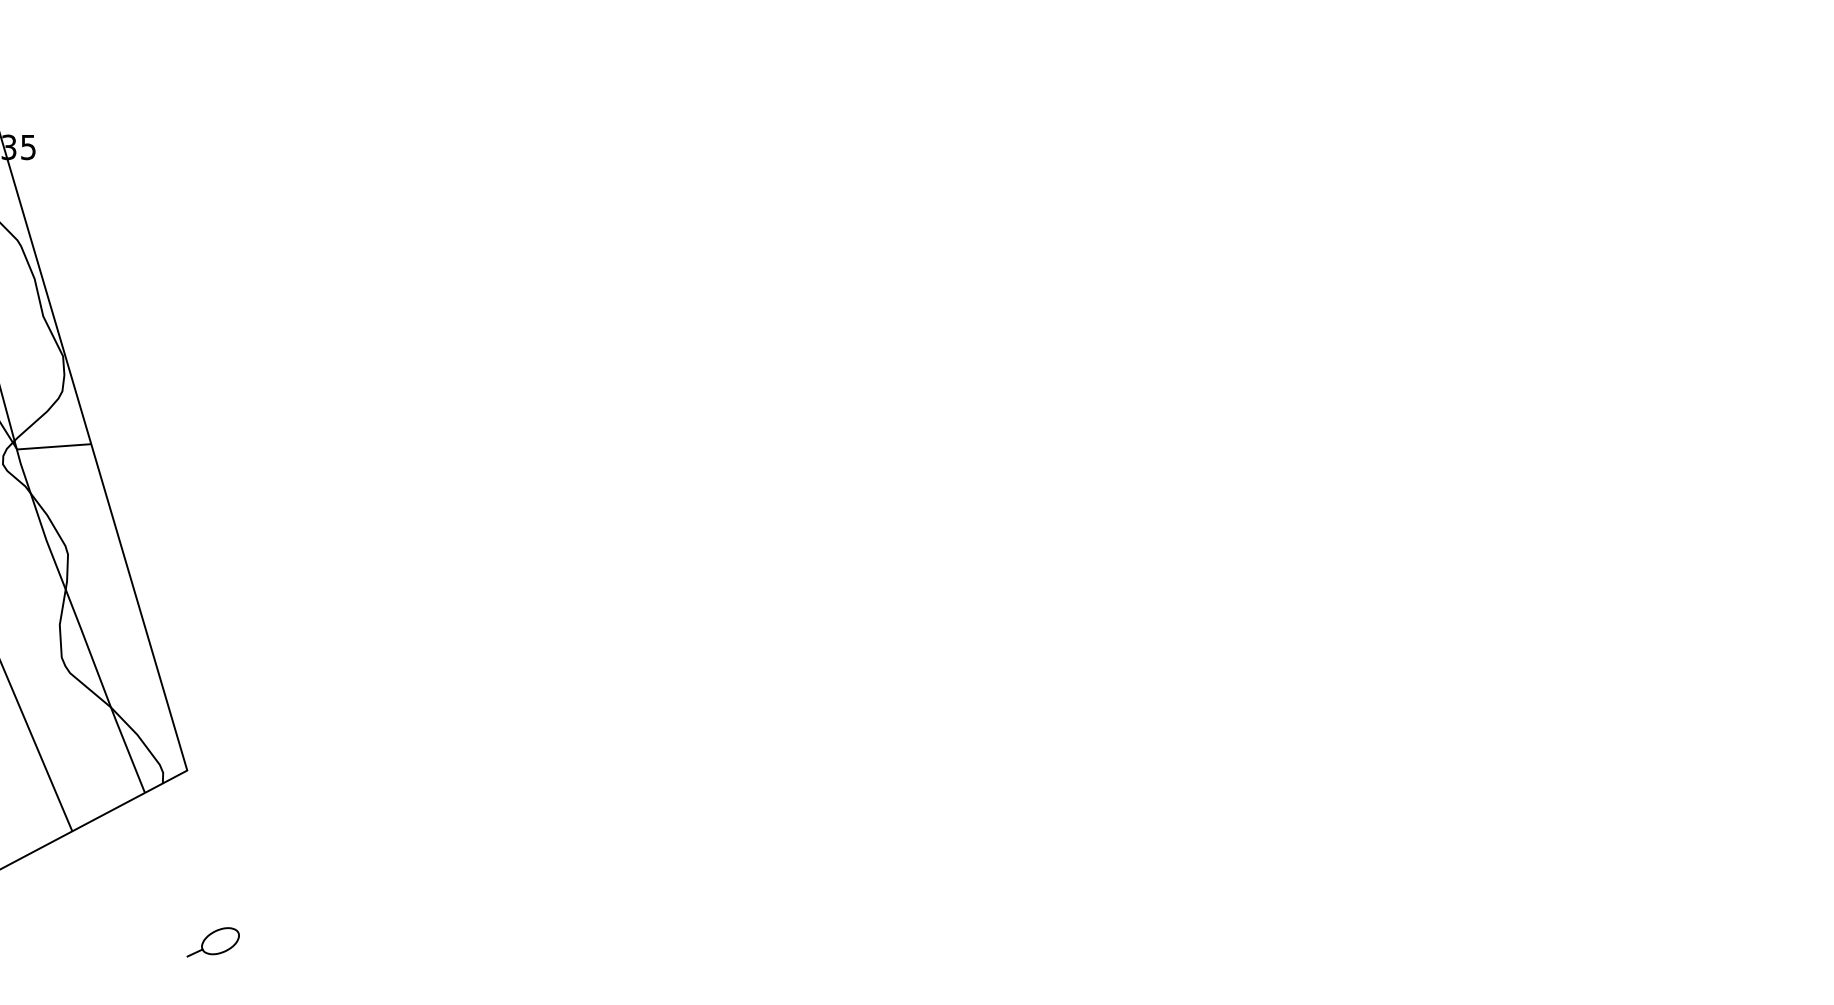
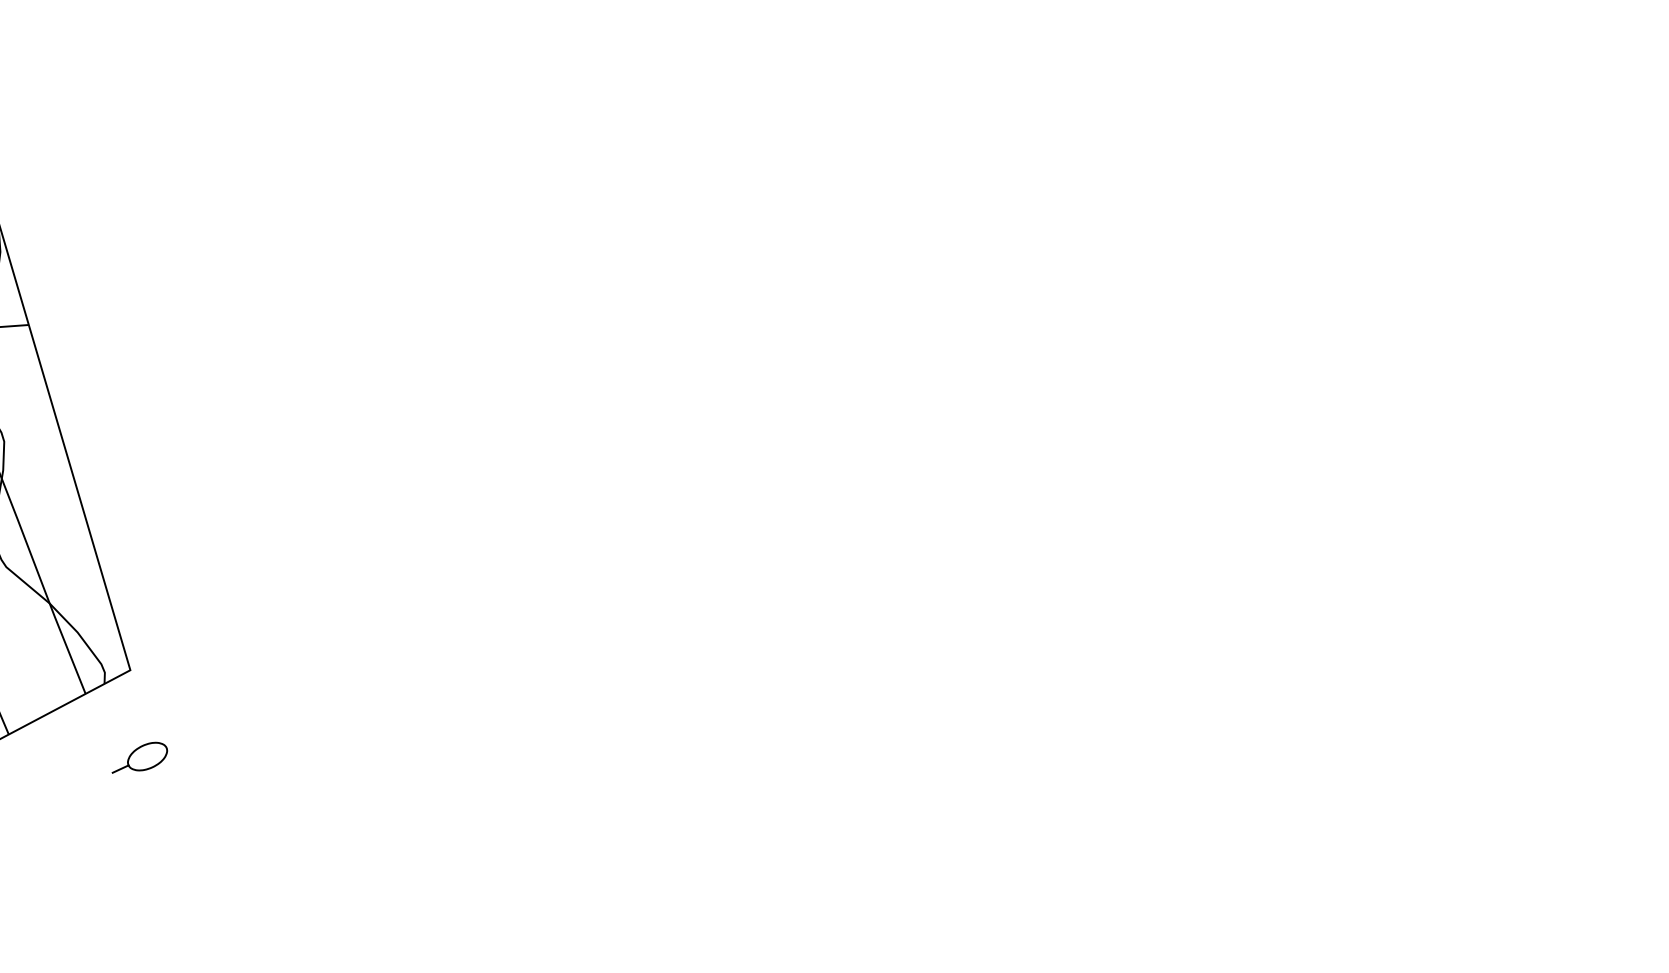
part: (212, 942) -> (139, 757), moved

